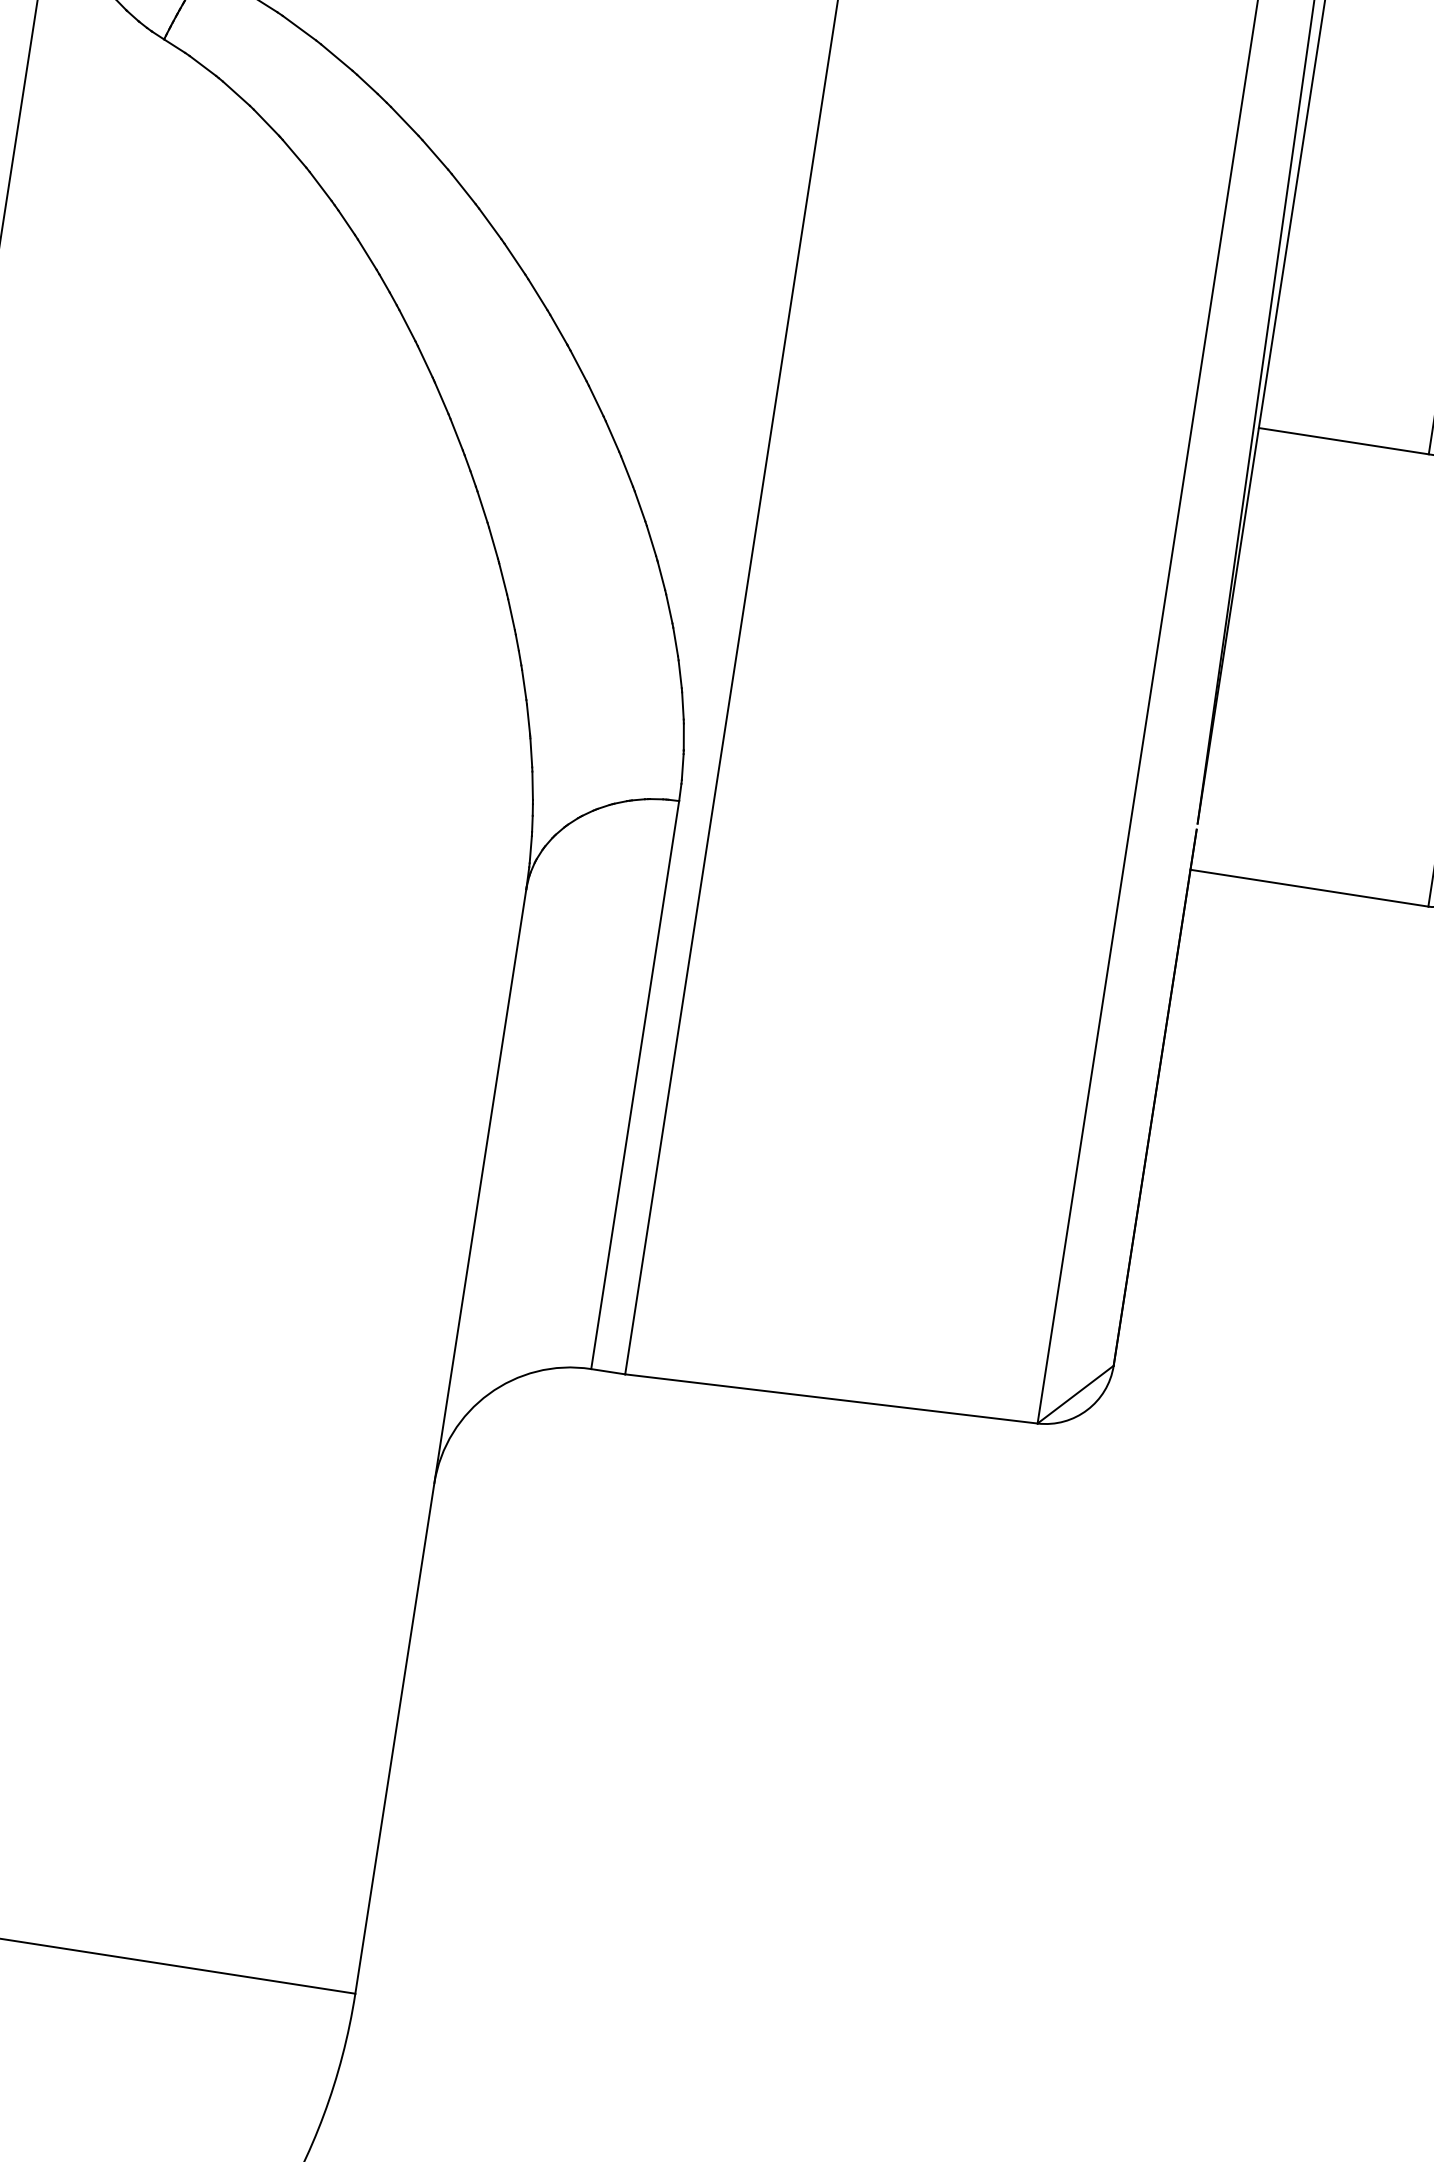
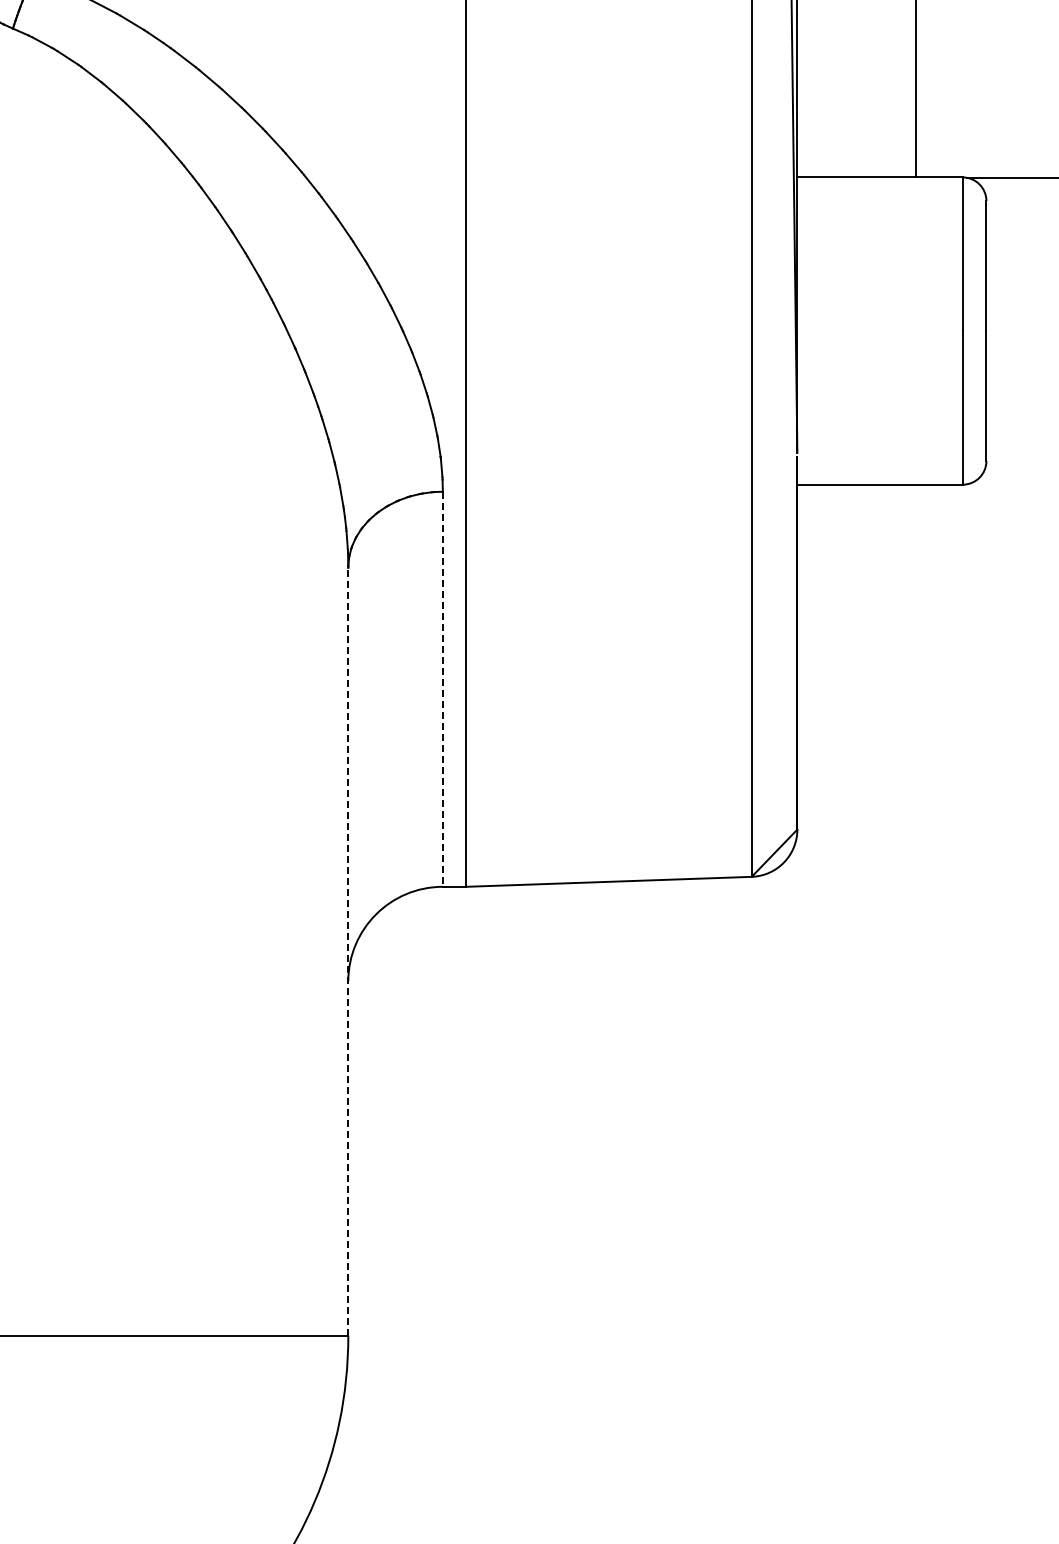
line: (634, 1085) -> (442, 689), solid -> dashed
line: (441, 1441) -> (348, 951), solid -> dashed

